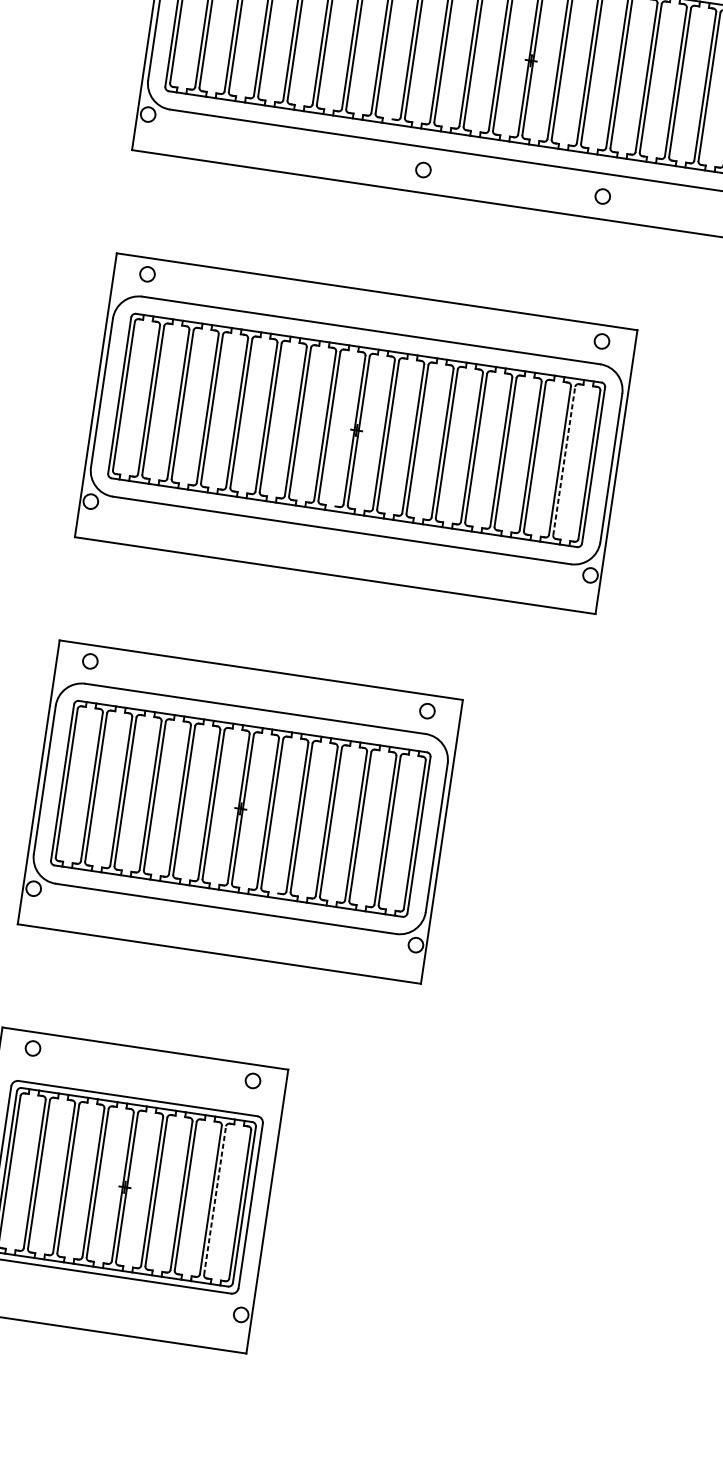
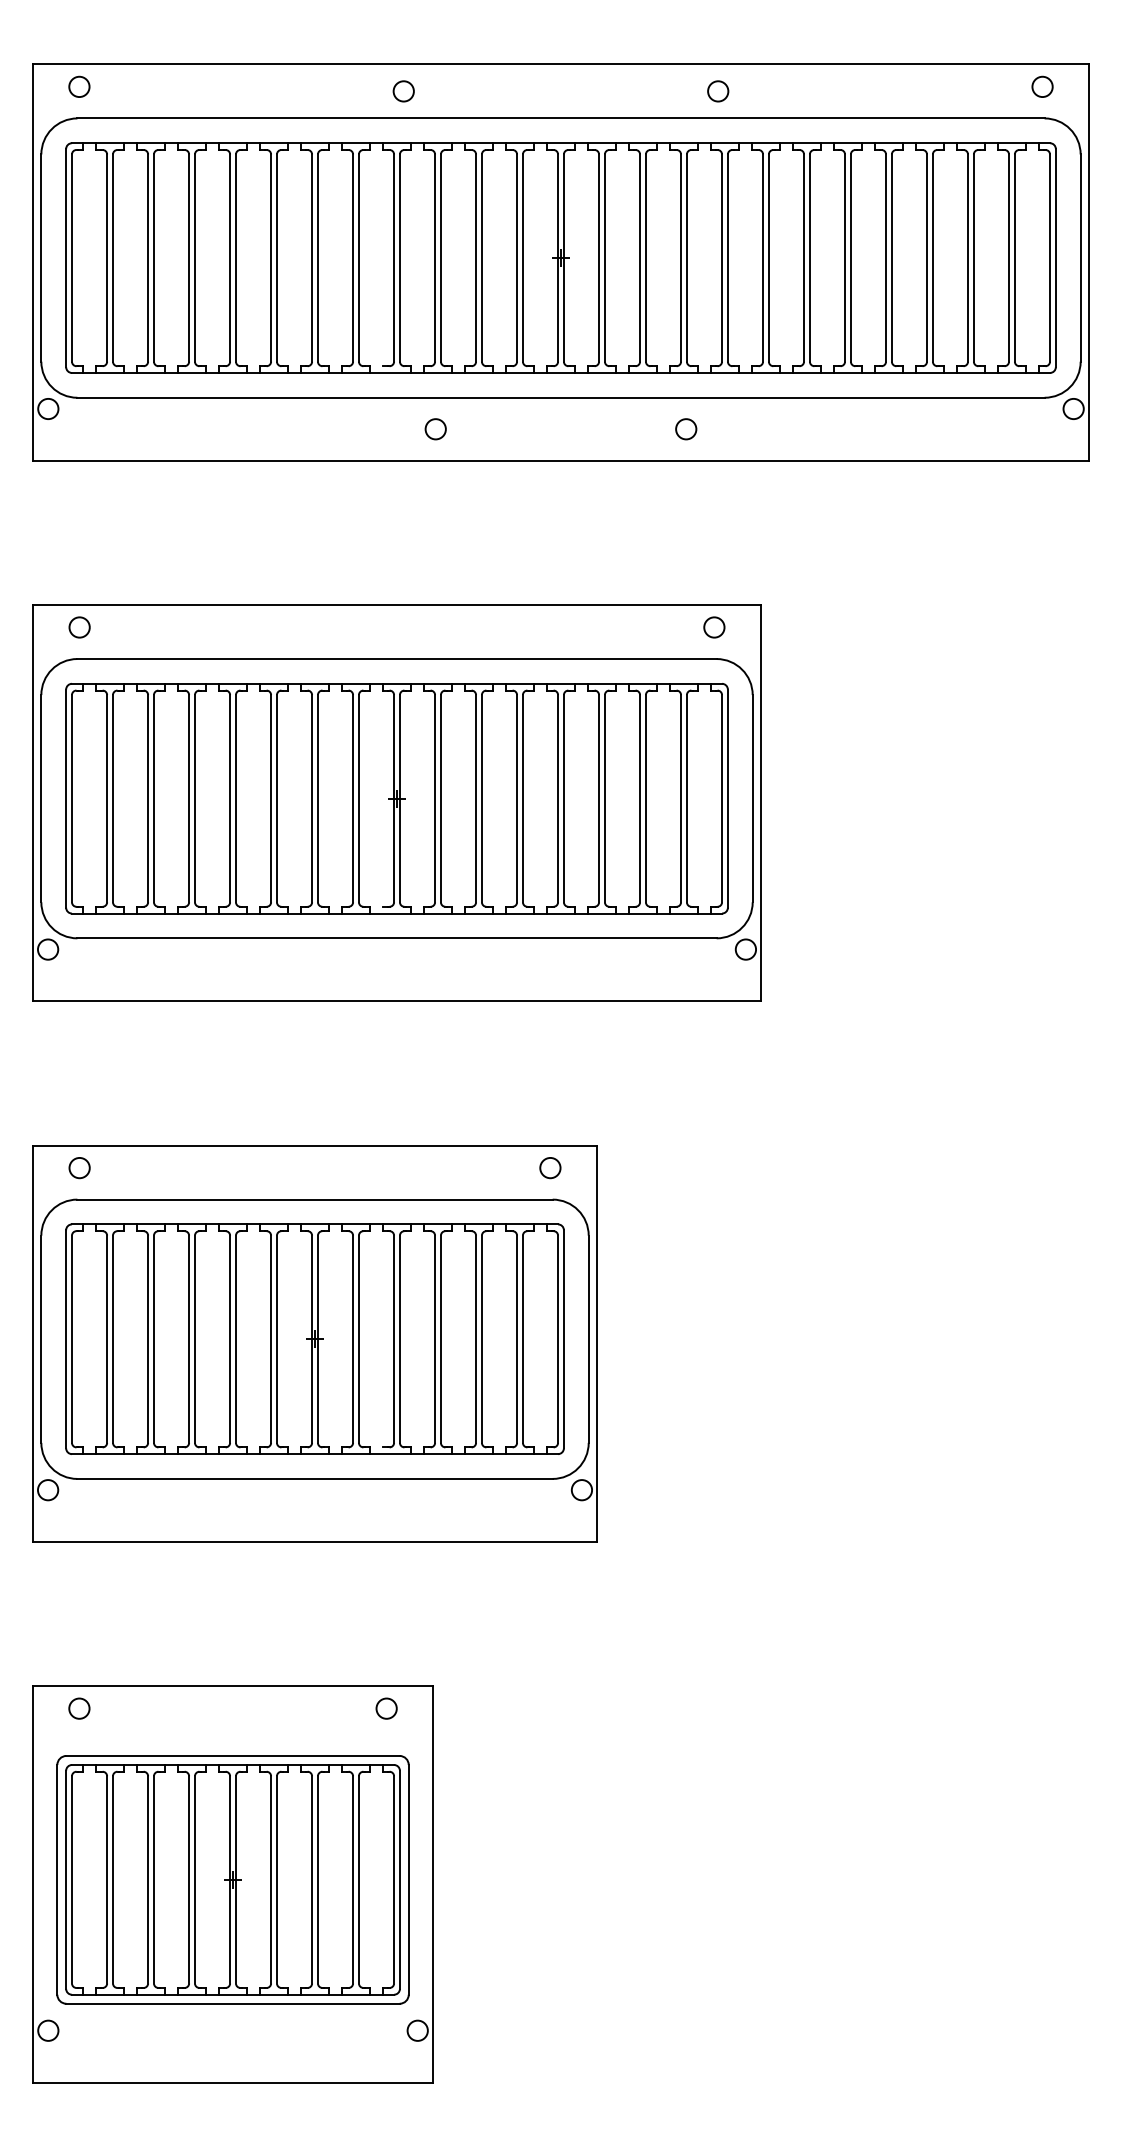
line: (563, 460) -> (686, 798), dashed -> solid
line: (214, 1200) -> (358, 1879), dashed -> solid

